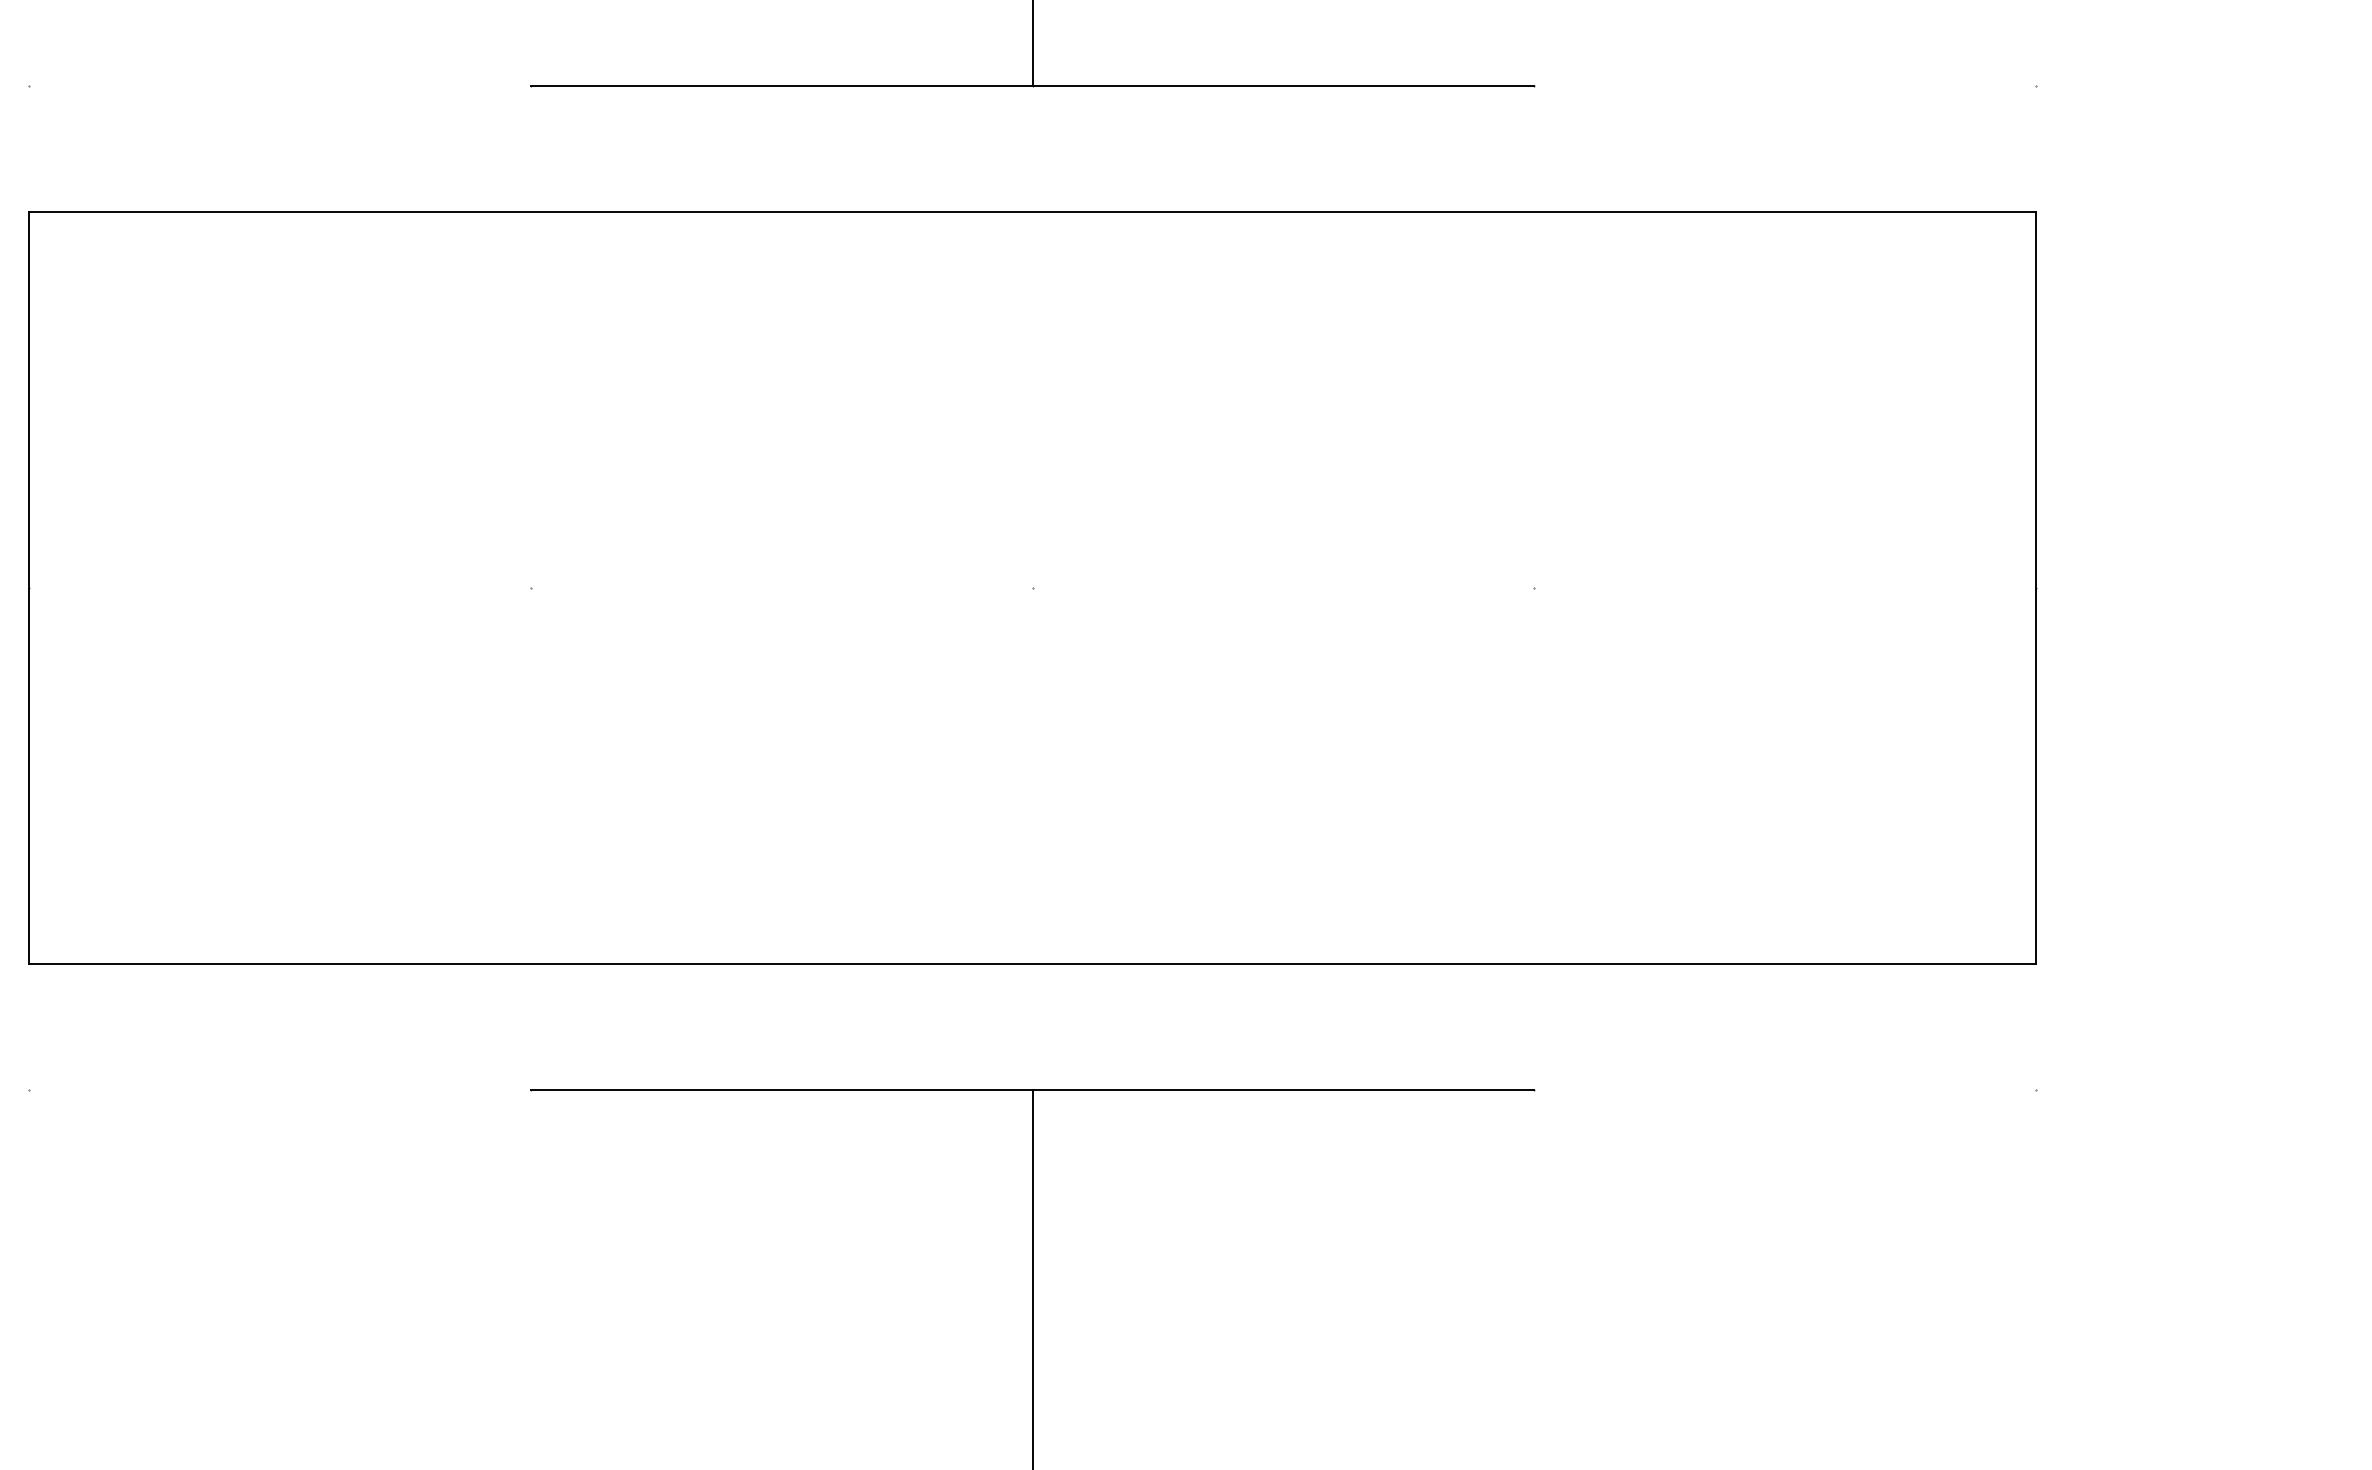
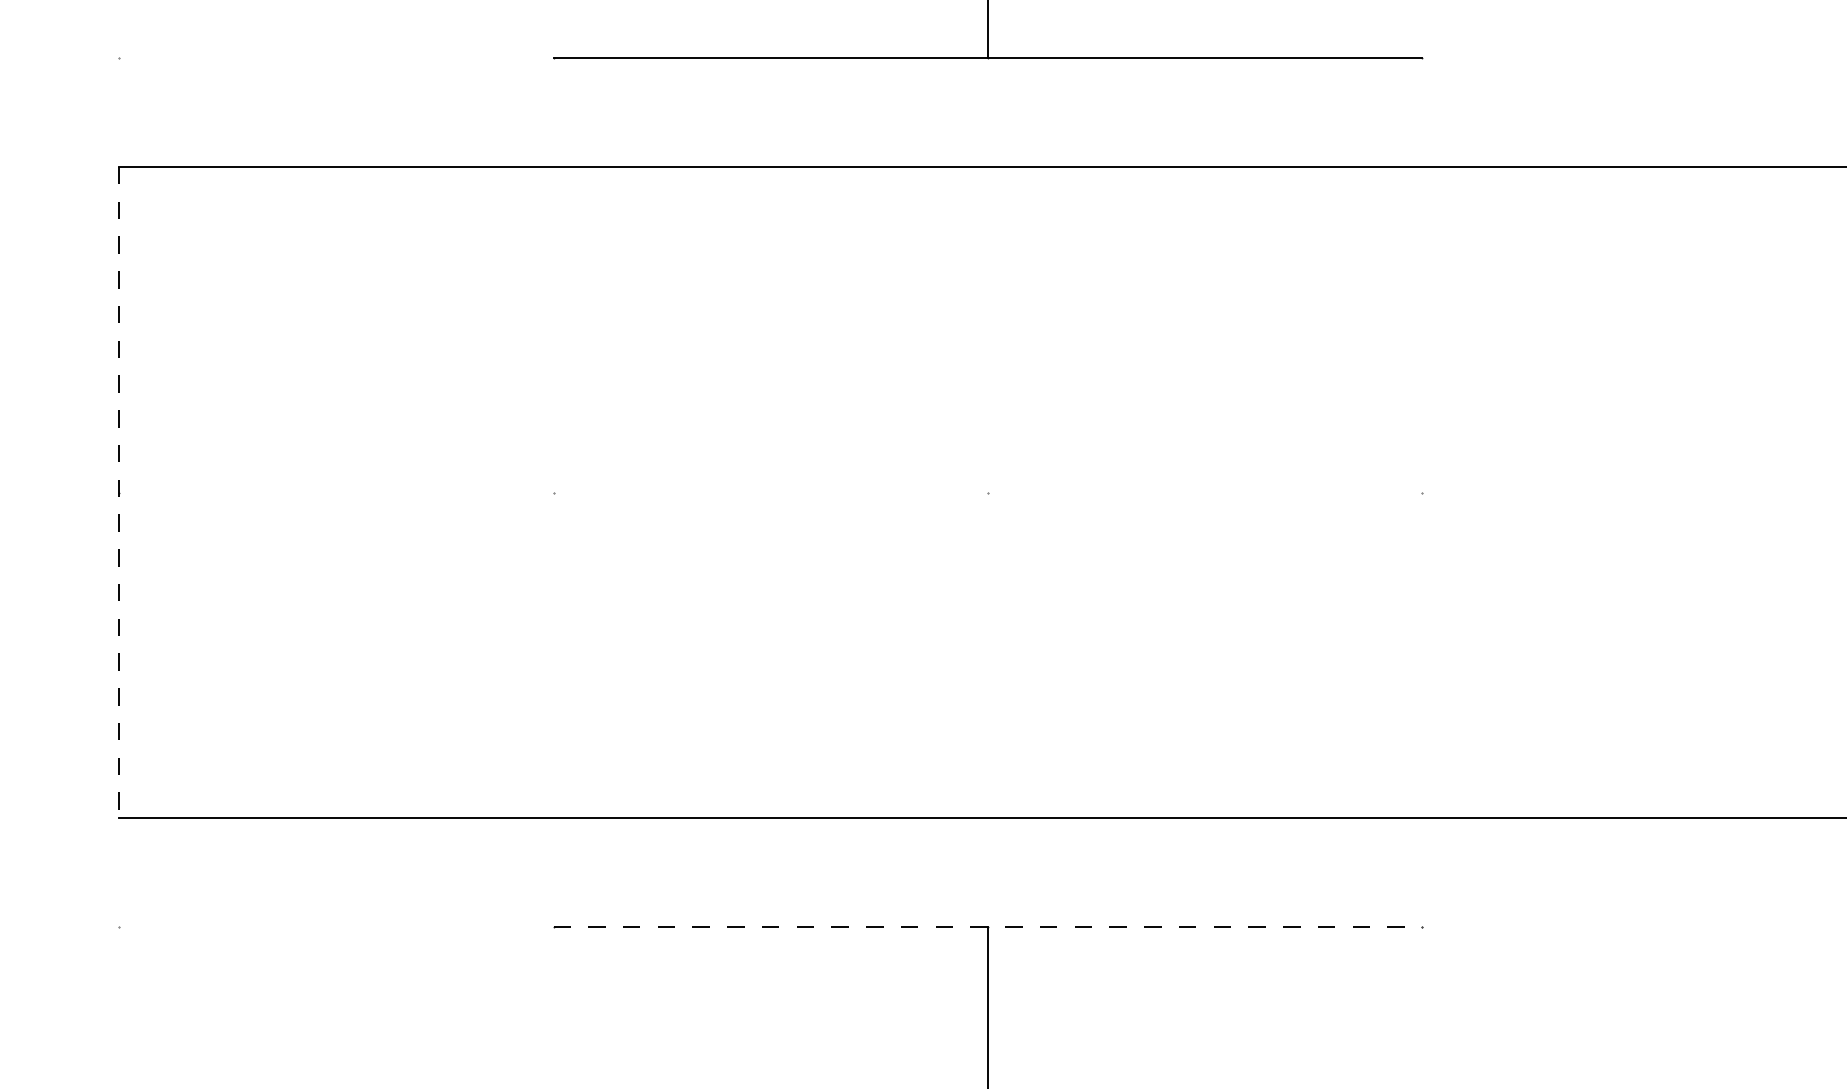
line: (29, 588) -> (119, 493), solid -> dashed
line: (1032, 1089) -> (987, 926), solid -> dashed

